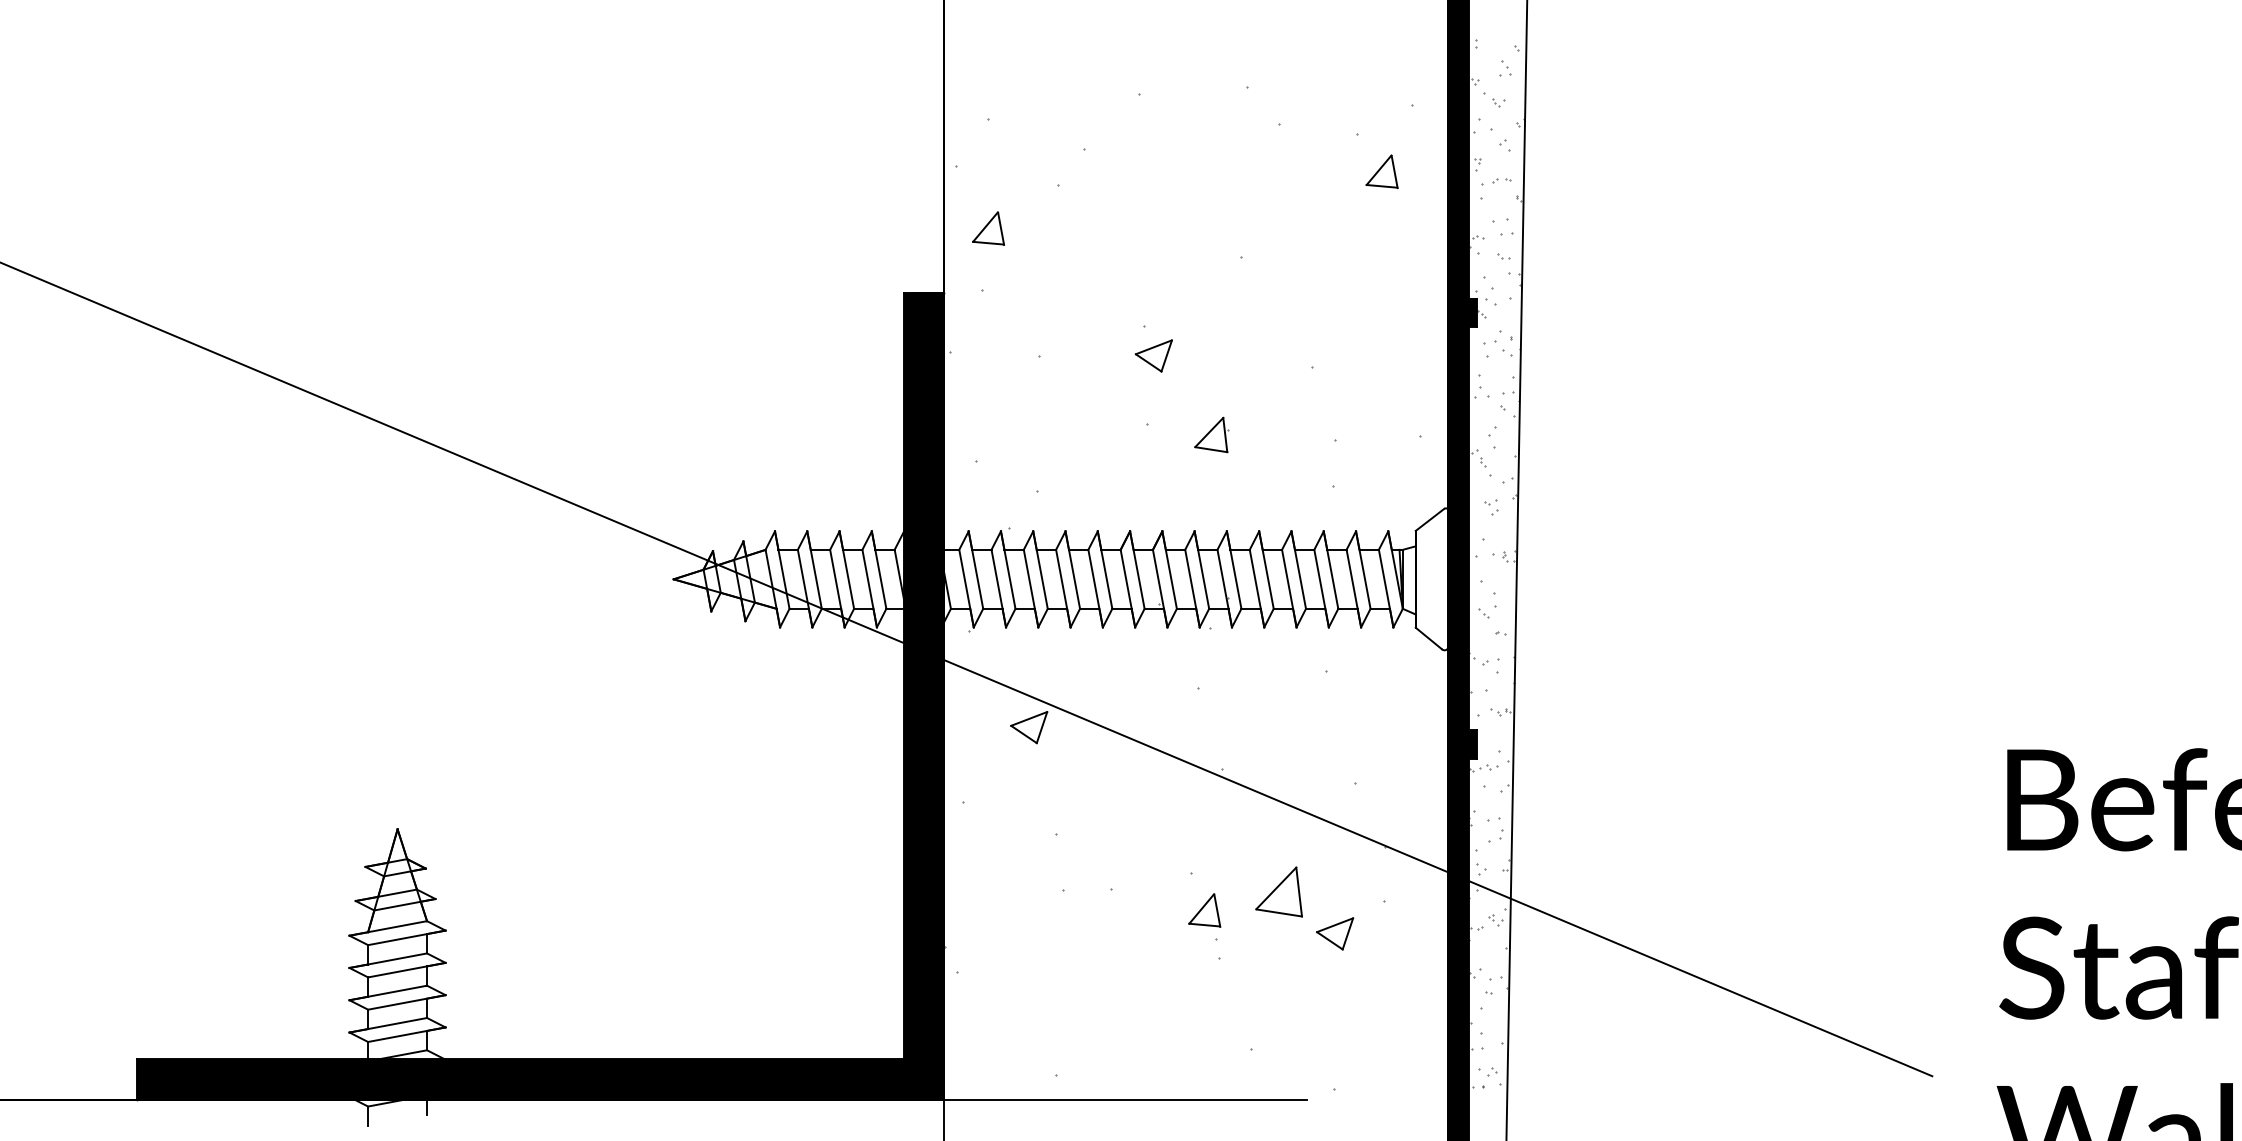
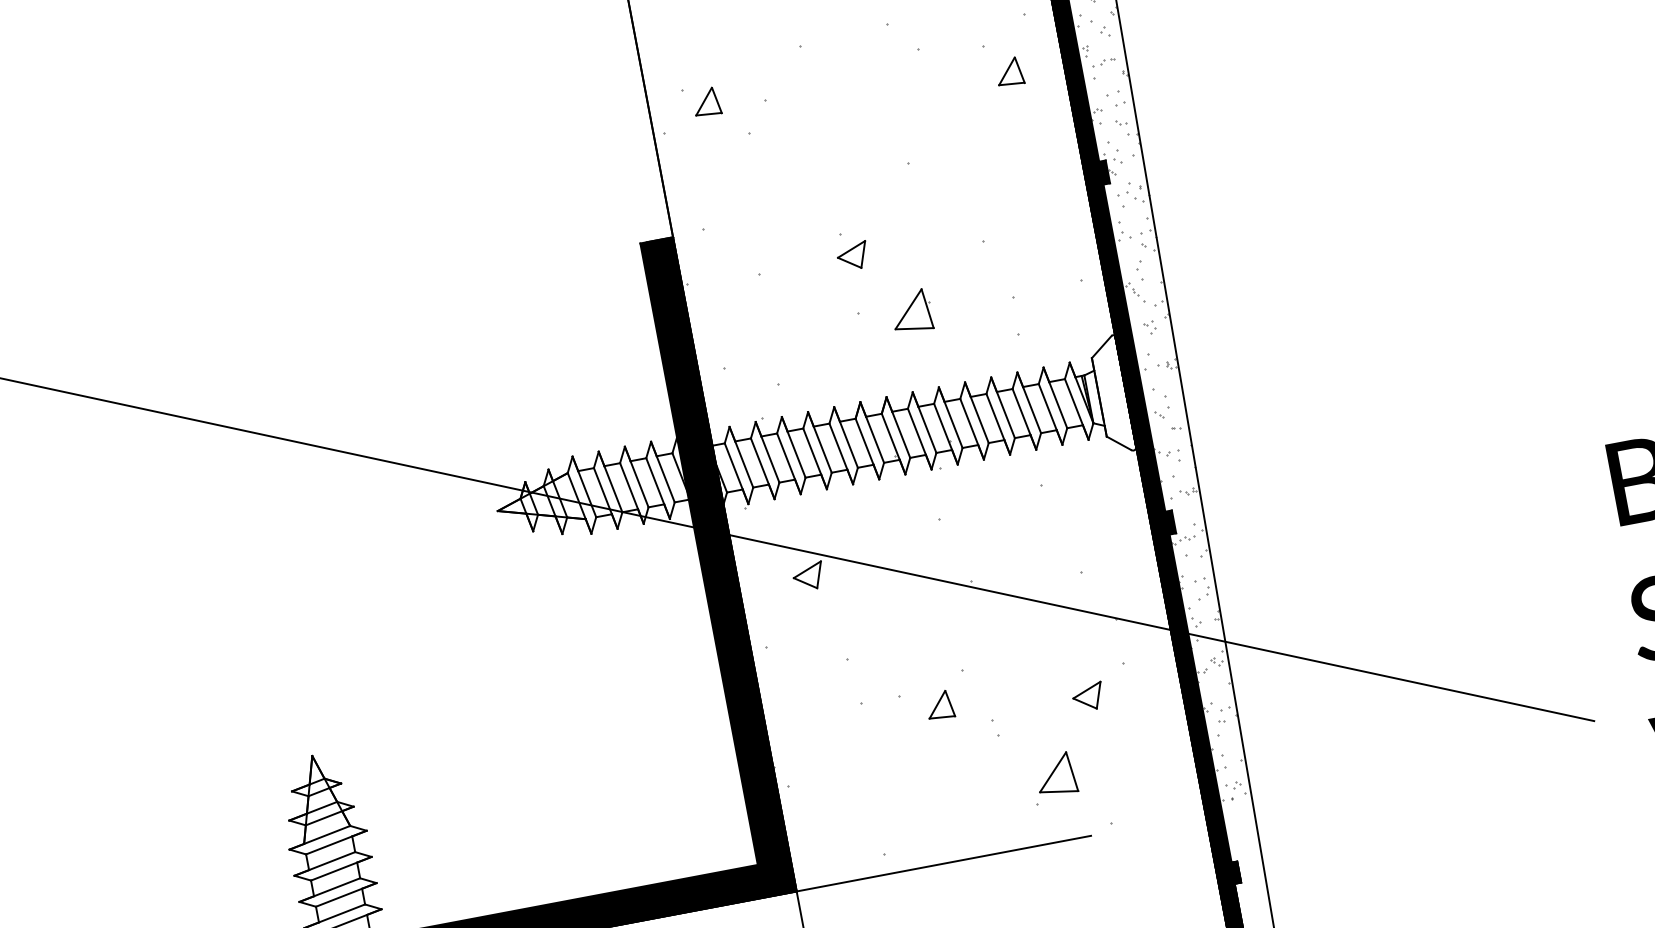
part: (988, 228) -> (706, 102), moved
part: (1211, 434) -> (911, 311), size x1.43
part: (1278, 891) -> (1055, 774), moved
part: (1204, 910) -> (939, 705), moved

